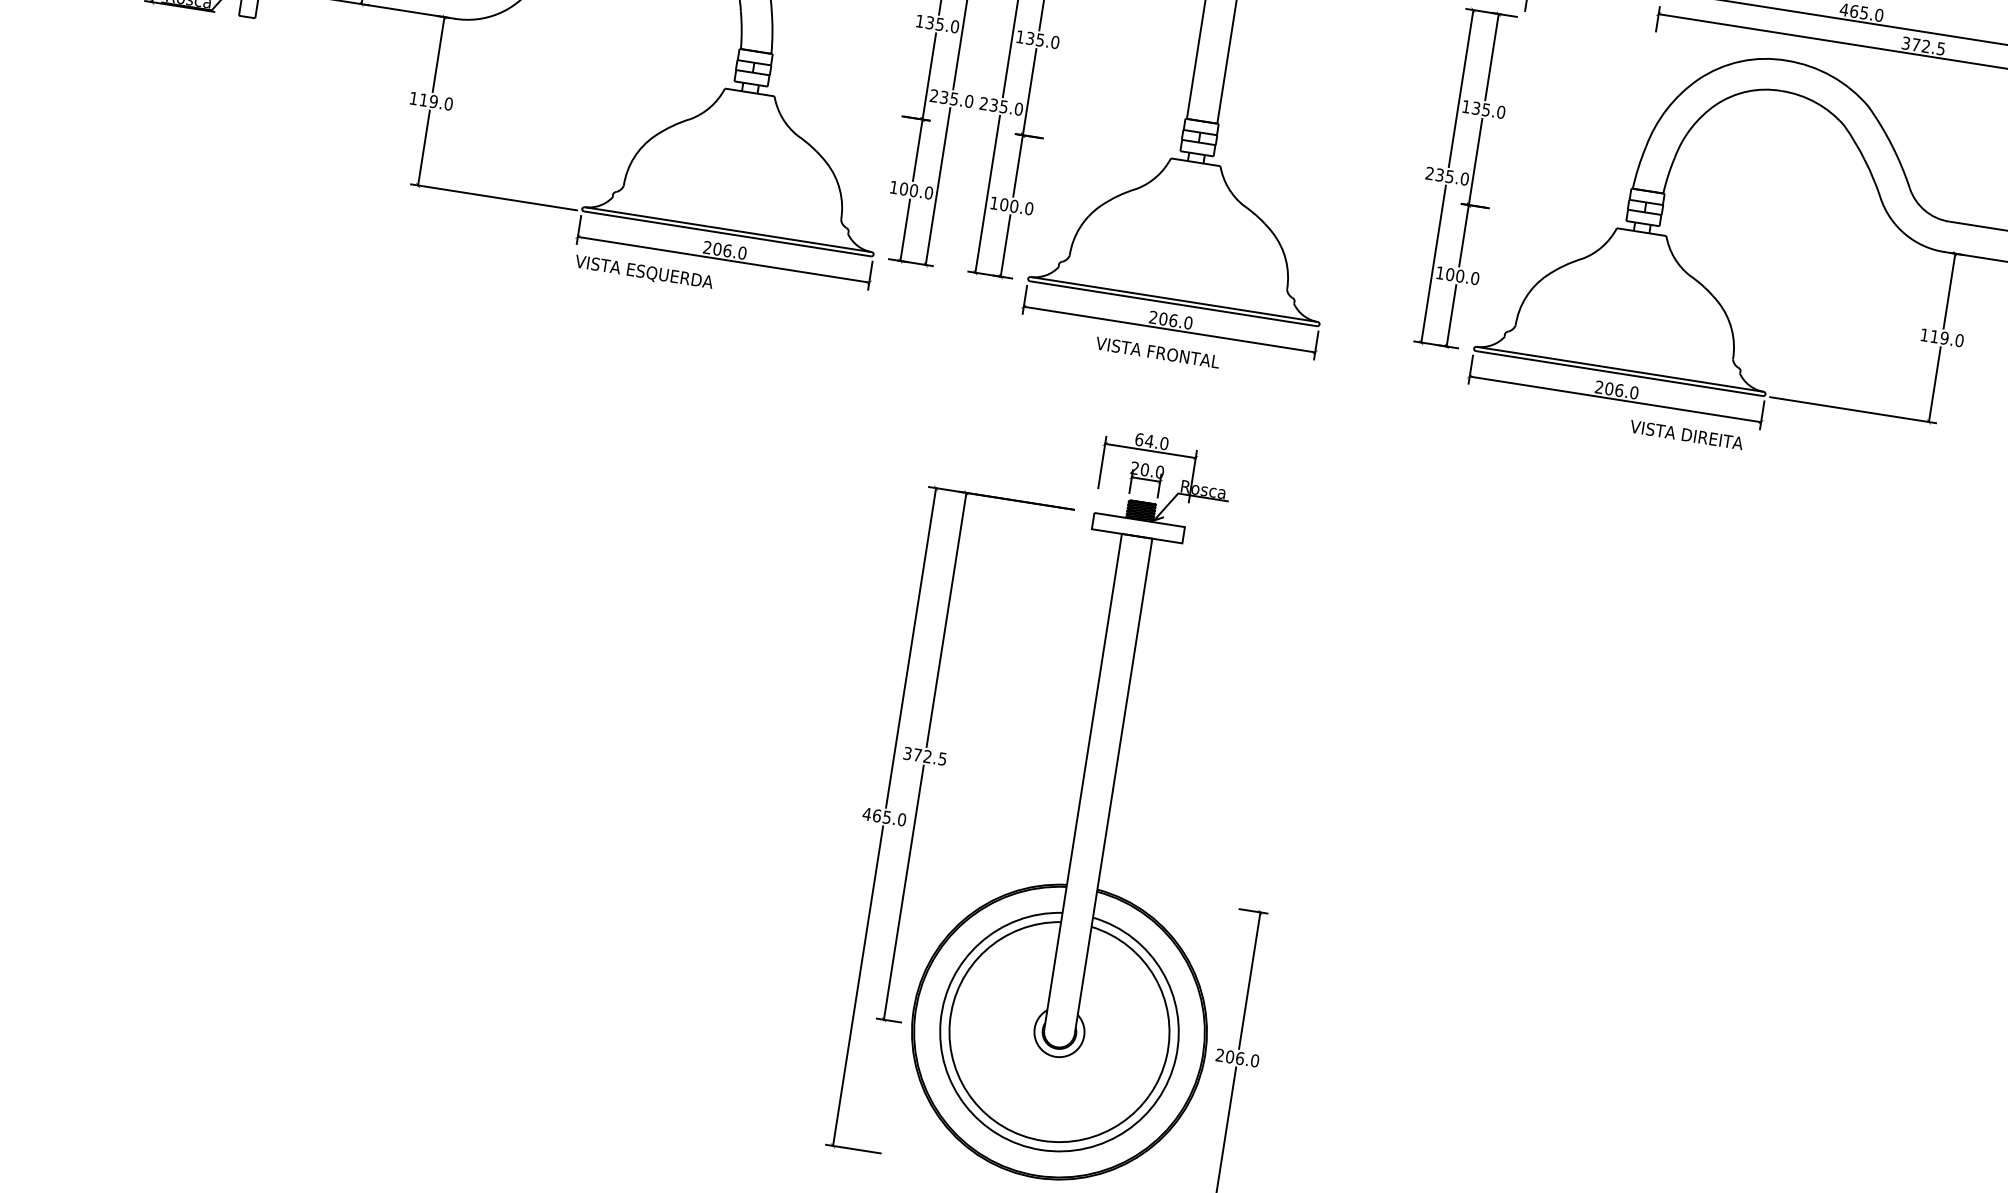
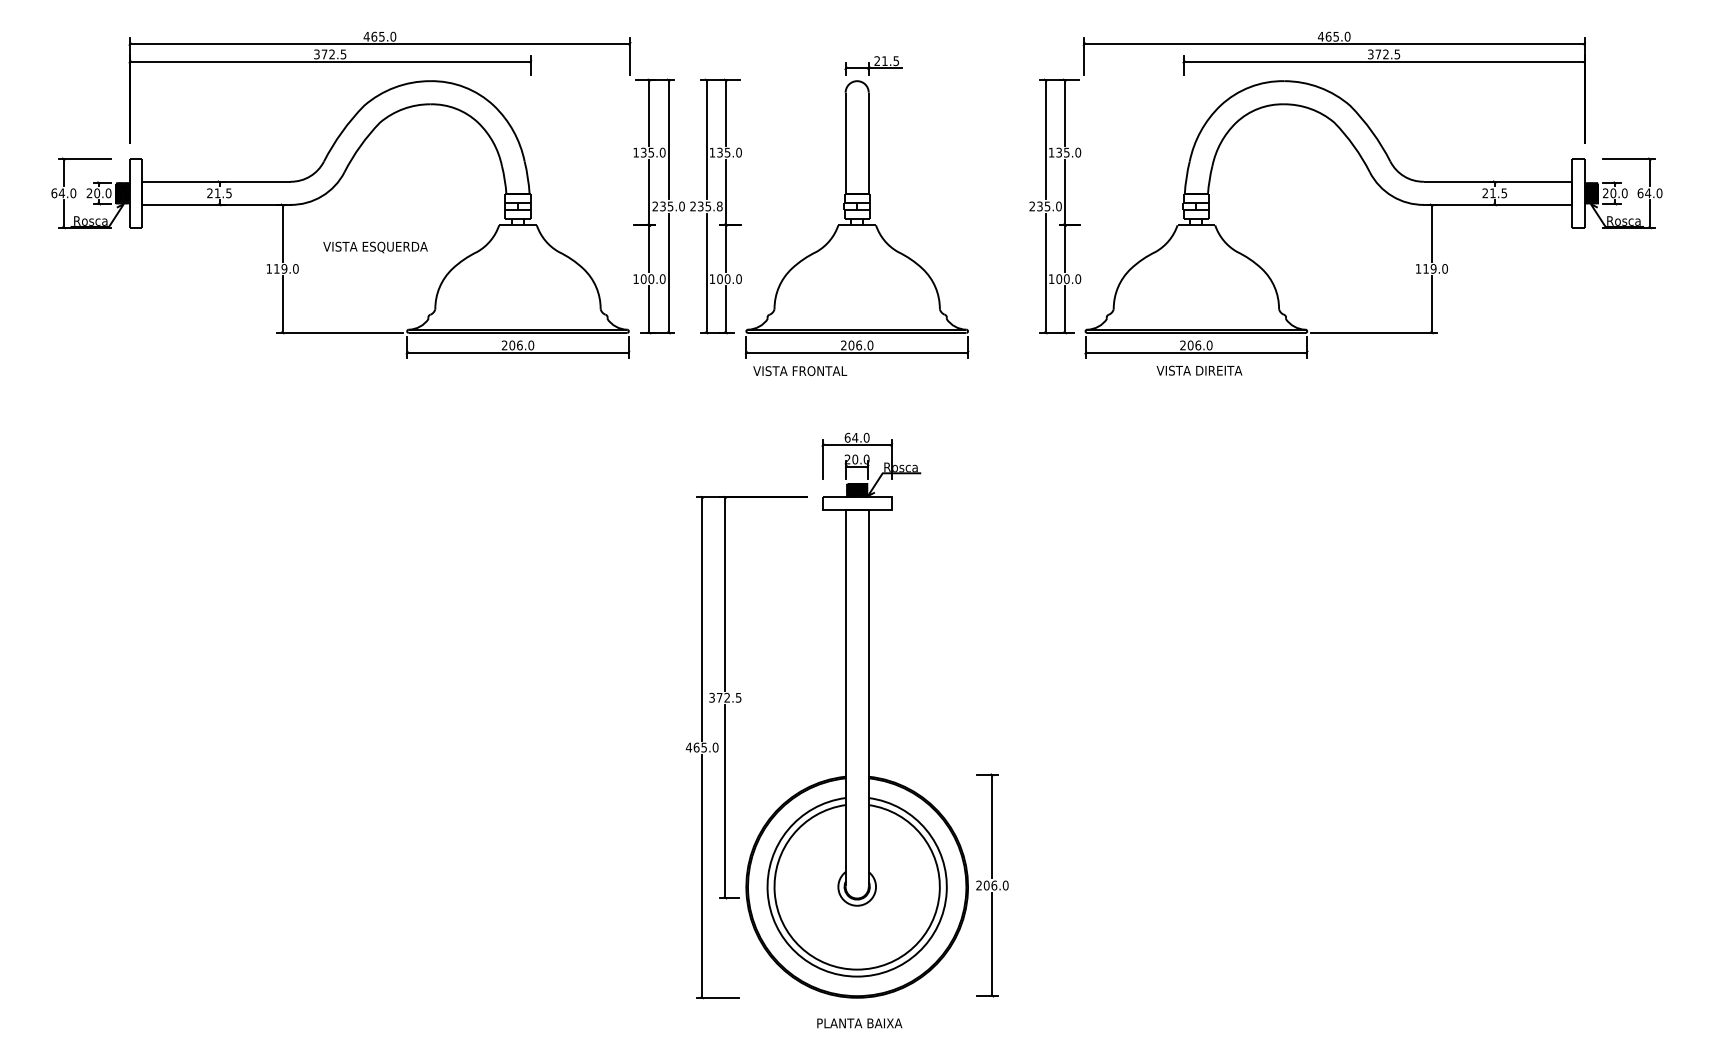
text: (1018, 109) -> (719, 206), 235.0 -> 235.8
text: (644, 272) -> (375, 247), moved
text: (1158, 351) -> (800, 370), moved
text: (1686, 434) -> (1199, 370), moved

